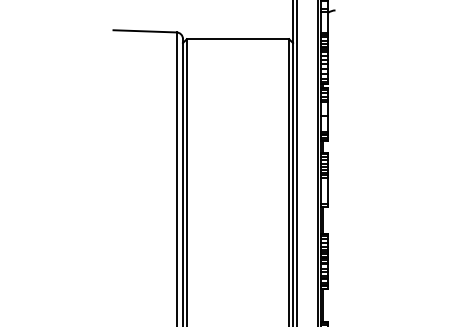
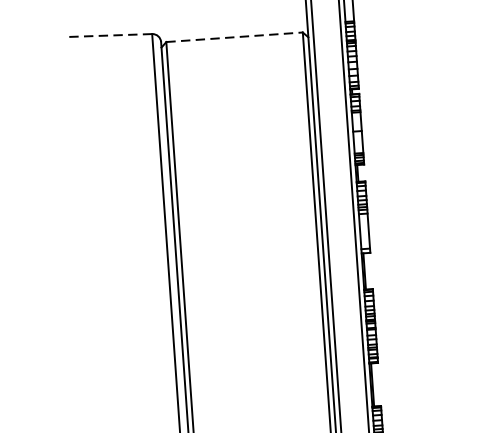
line: (145, 31) -> (110, 35), solid -> dashed
line: (238, 39) -> (235, 37), solid -> dashed

